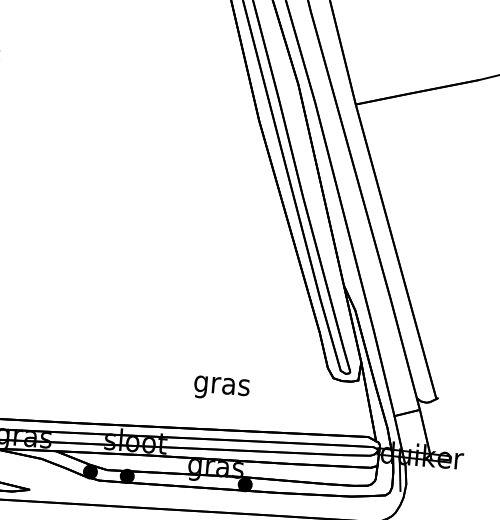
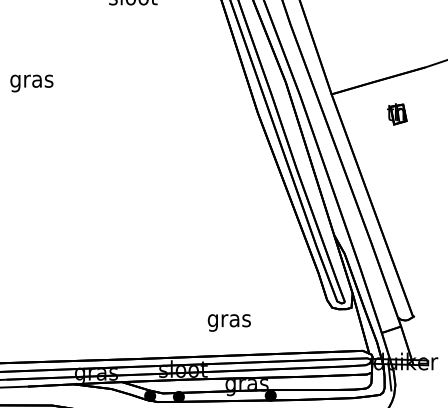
part: (438, 137) -> (397, 114), added
text: (220, 387) -> (228, 322), moved

